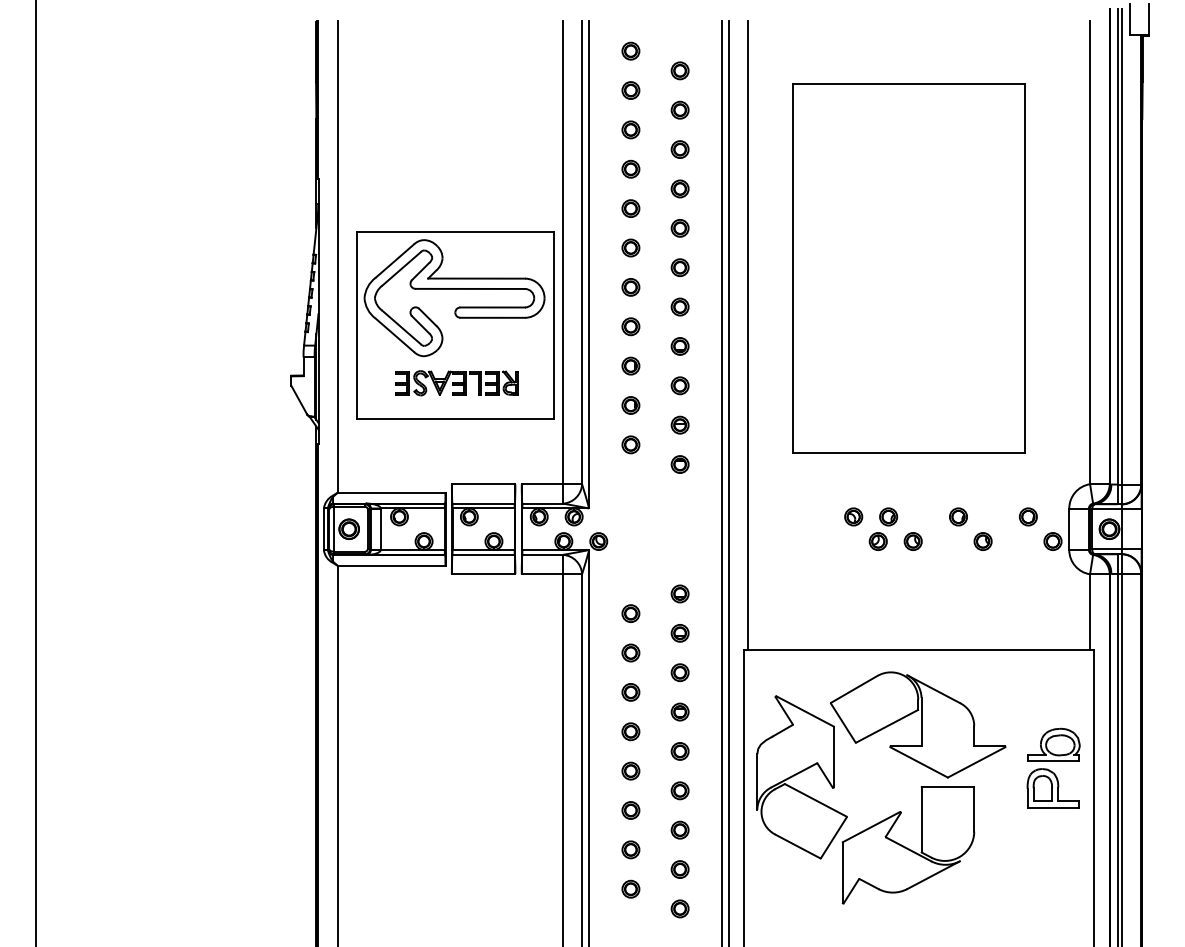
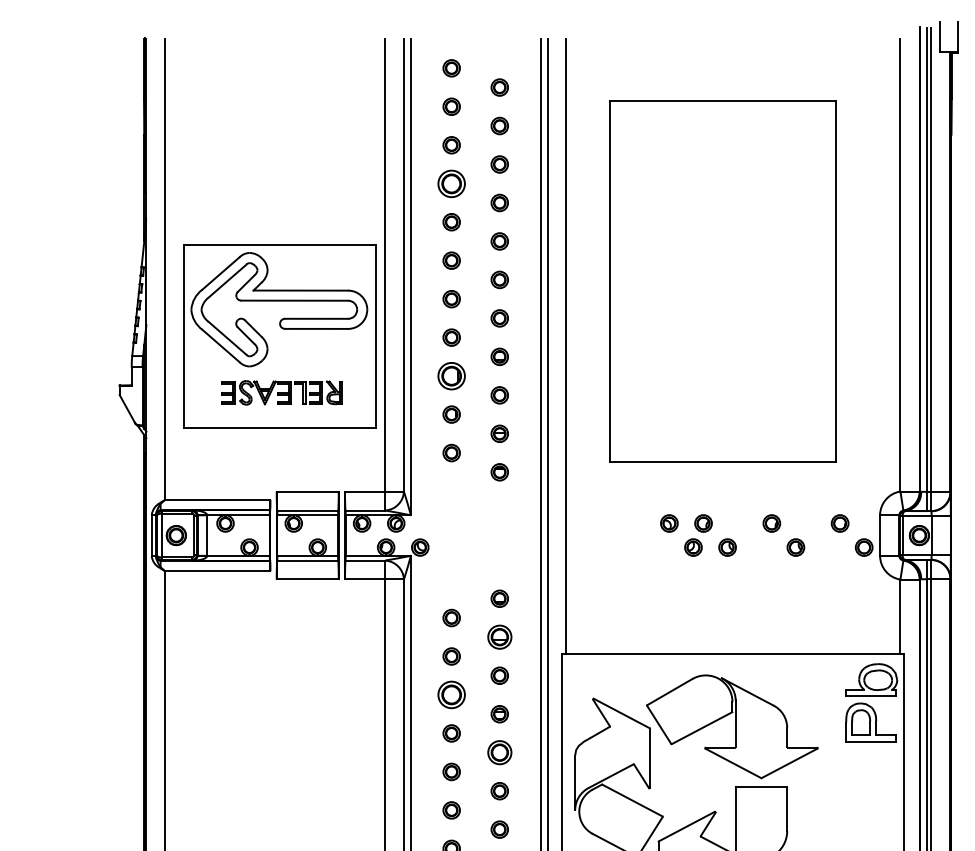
part: (630, 168) -> (451, 182), size x1.6
part: (630, 365) -> (451, 375), size x1.6
part: (679, 633) -> (499, 637), size x1.4
part: (630, 692) -> (451, 695), size x1.6
part: (679, 751) -> (499, 752), size x1.4
part: (1053, 767) -> (871, 701), moved

